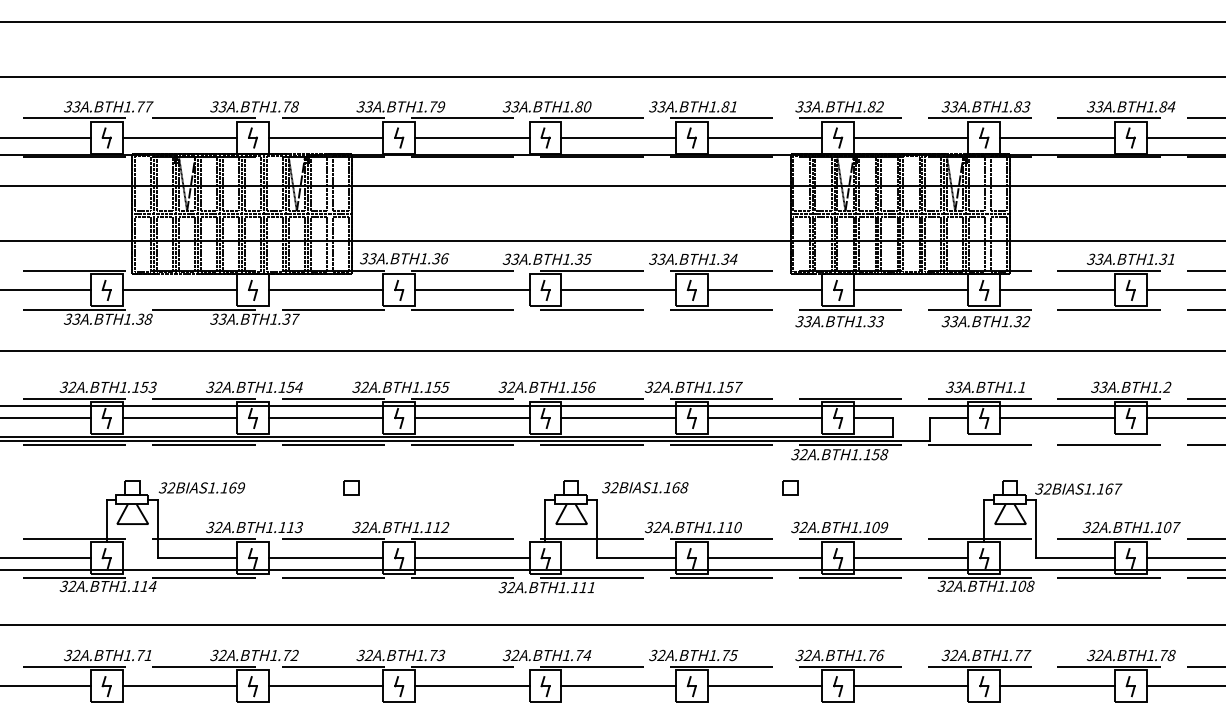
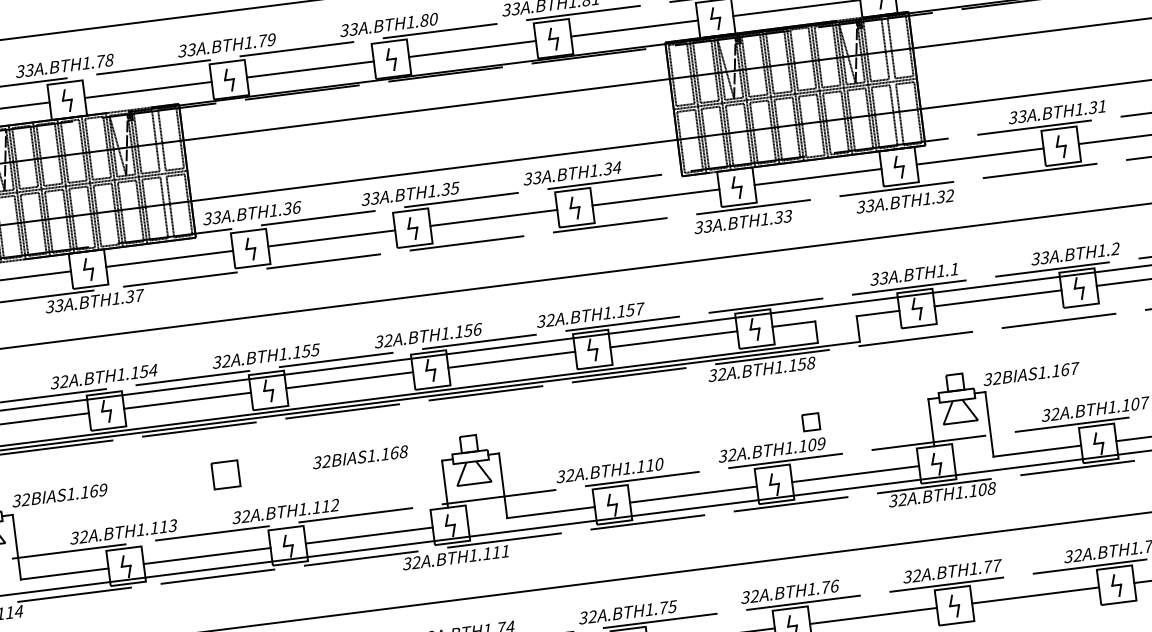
part: (351, 487) -> (225, 474), size x1.6
text: (645, 487) -> (360, 457), moved
part: (790, 487) -> (810, 421), moved

